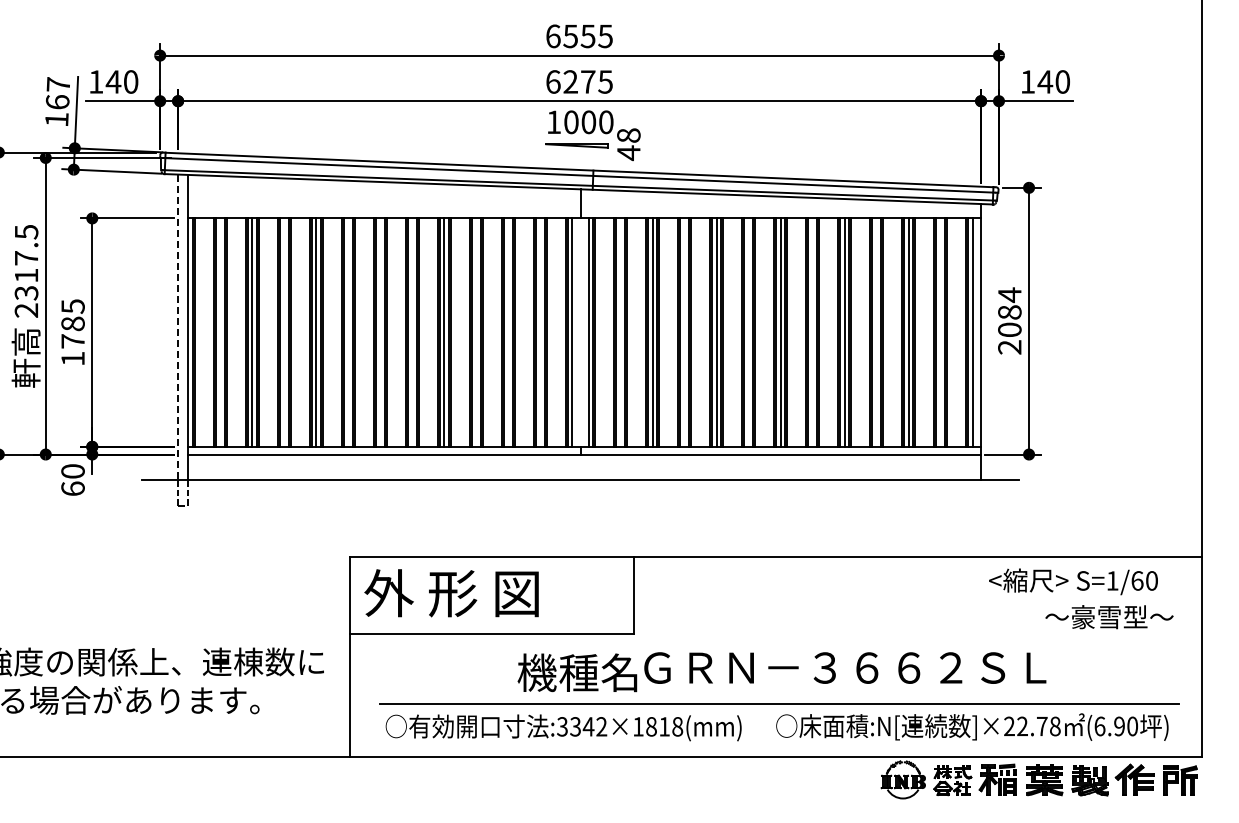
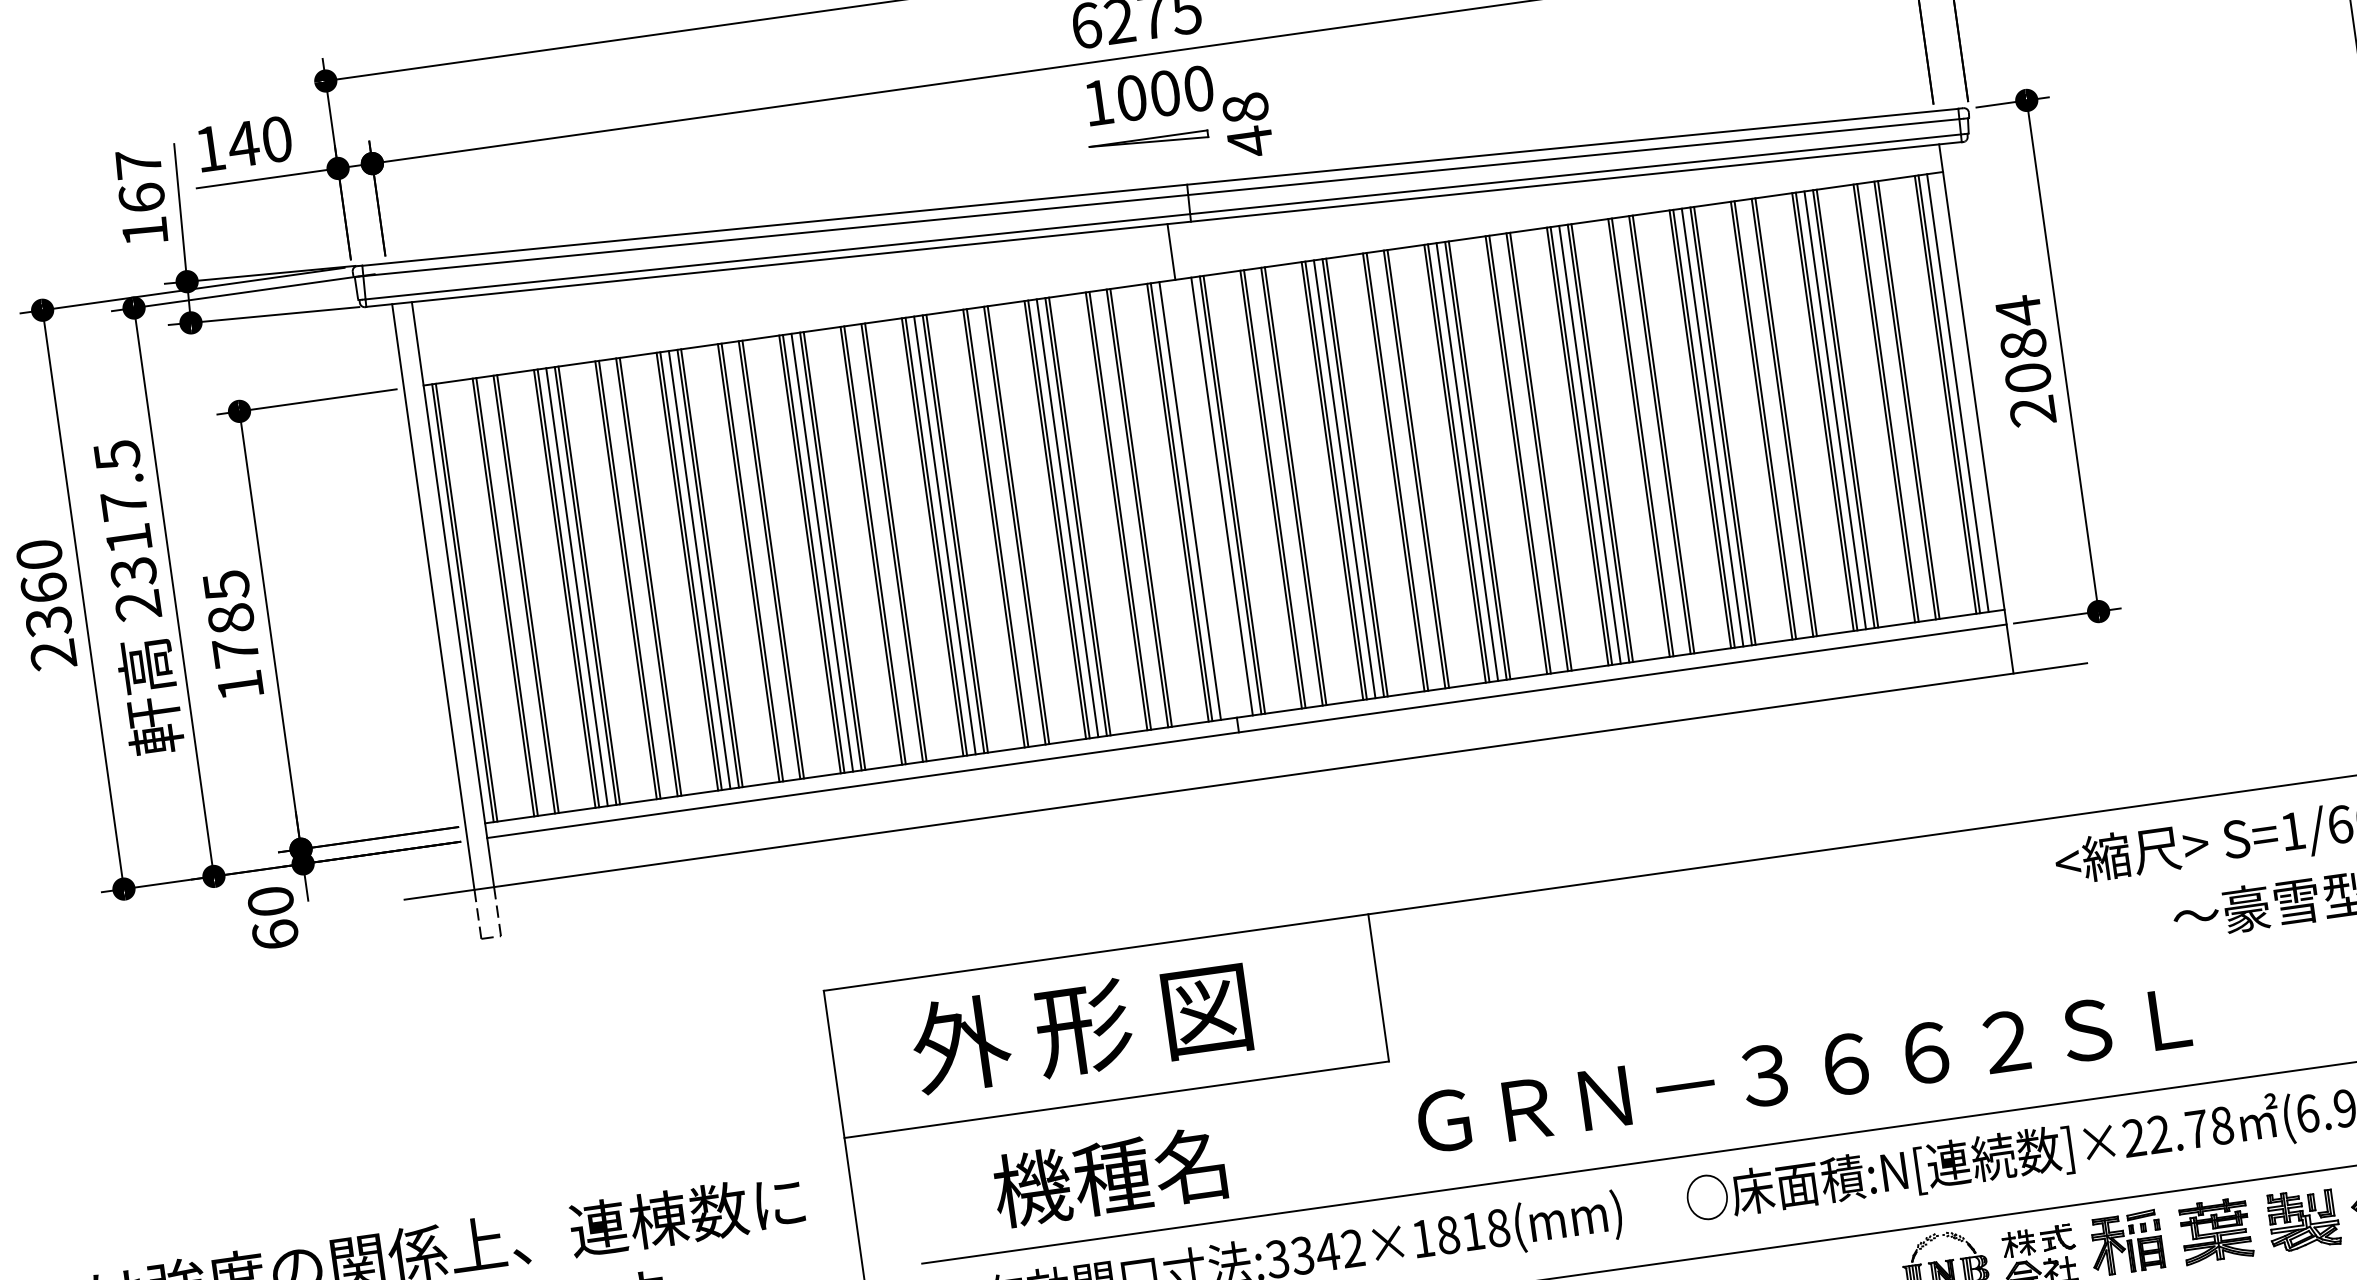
line: (178, 327) -> (434, 597), dashed -> solid
line: (380, 332) -> (822, 552), added
line: (508, 332) -> (1067, 517), added
text: (451, 593) -> (1081, 1028), moved
text: (577, 672) -> (1109, 1176), moved

